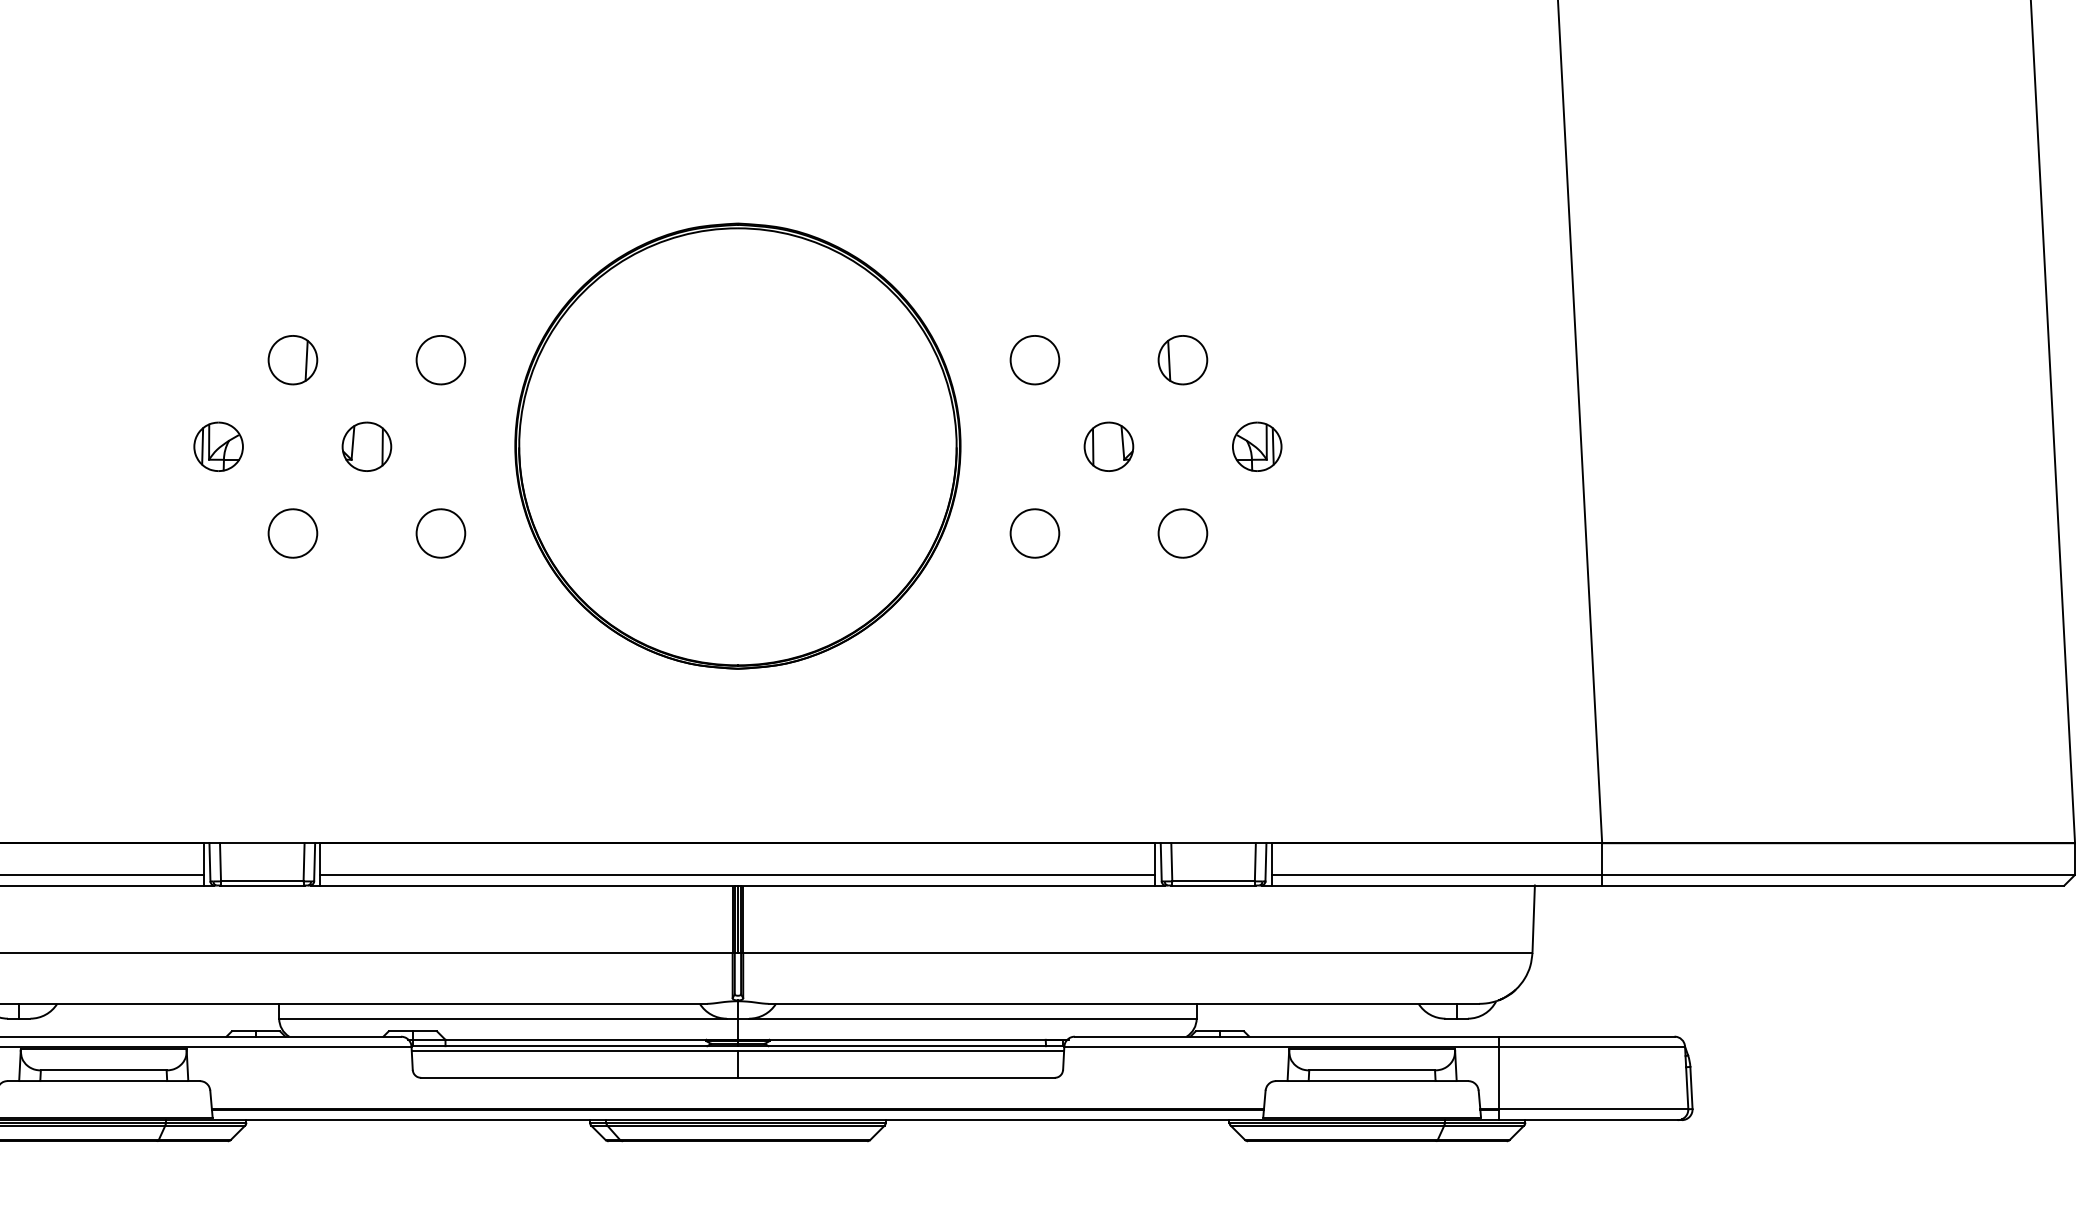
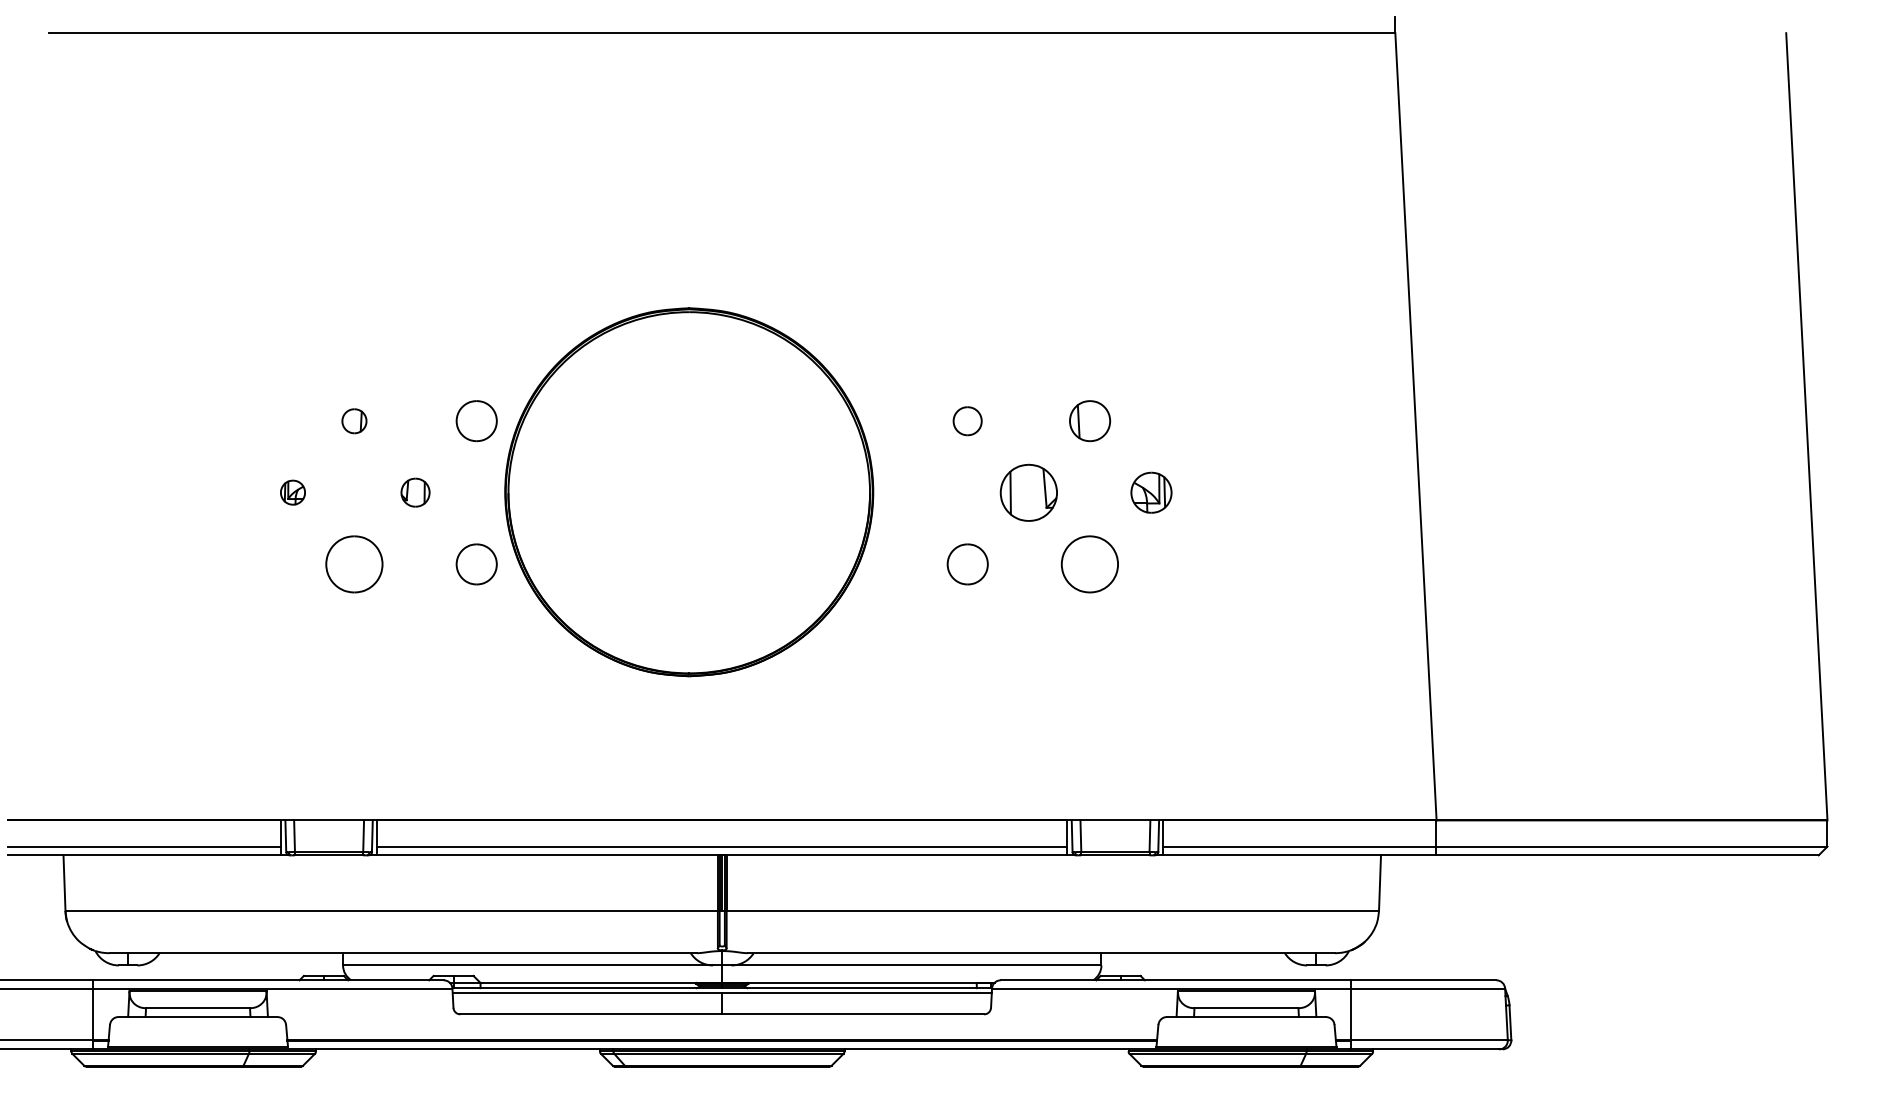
part: (293, 360) -> (354, 421), size x0.6
part: (1034, 360) -> (967, 421), size x0.7
part: (218, 446) -> (292, 492), size x0.6
part: (366, 446) -> (415, 492), size x0.7
part: (738, 446) -> (689, 492), moved
part: (1108, 446) -> (1028, 492), size x1.4
part: (293, 533) -> (354, 564), size x1.4
part: (1183, 533) -> (1090, 564), size x1.4

